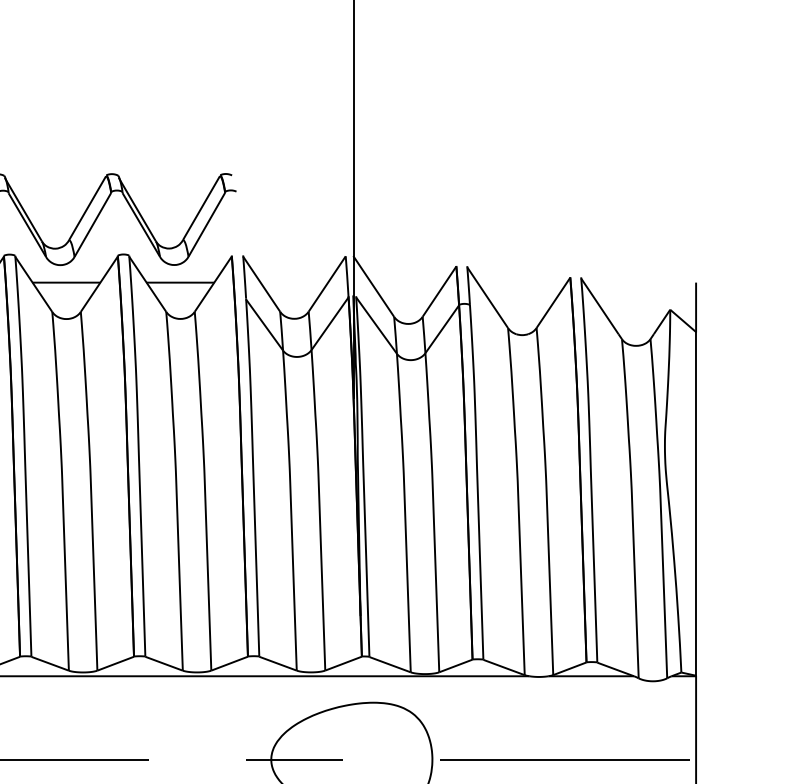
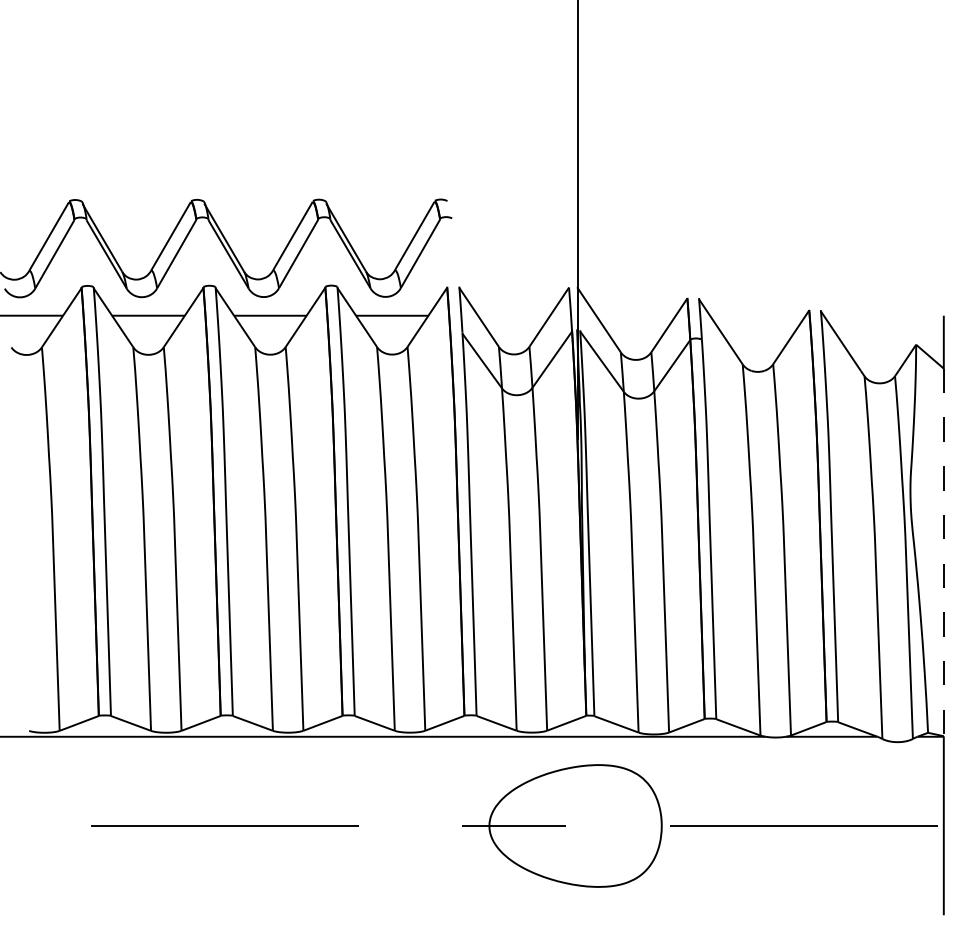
line: (695, 503) -> (943, 552), solid -> dashed

